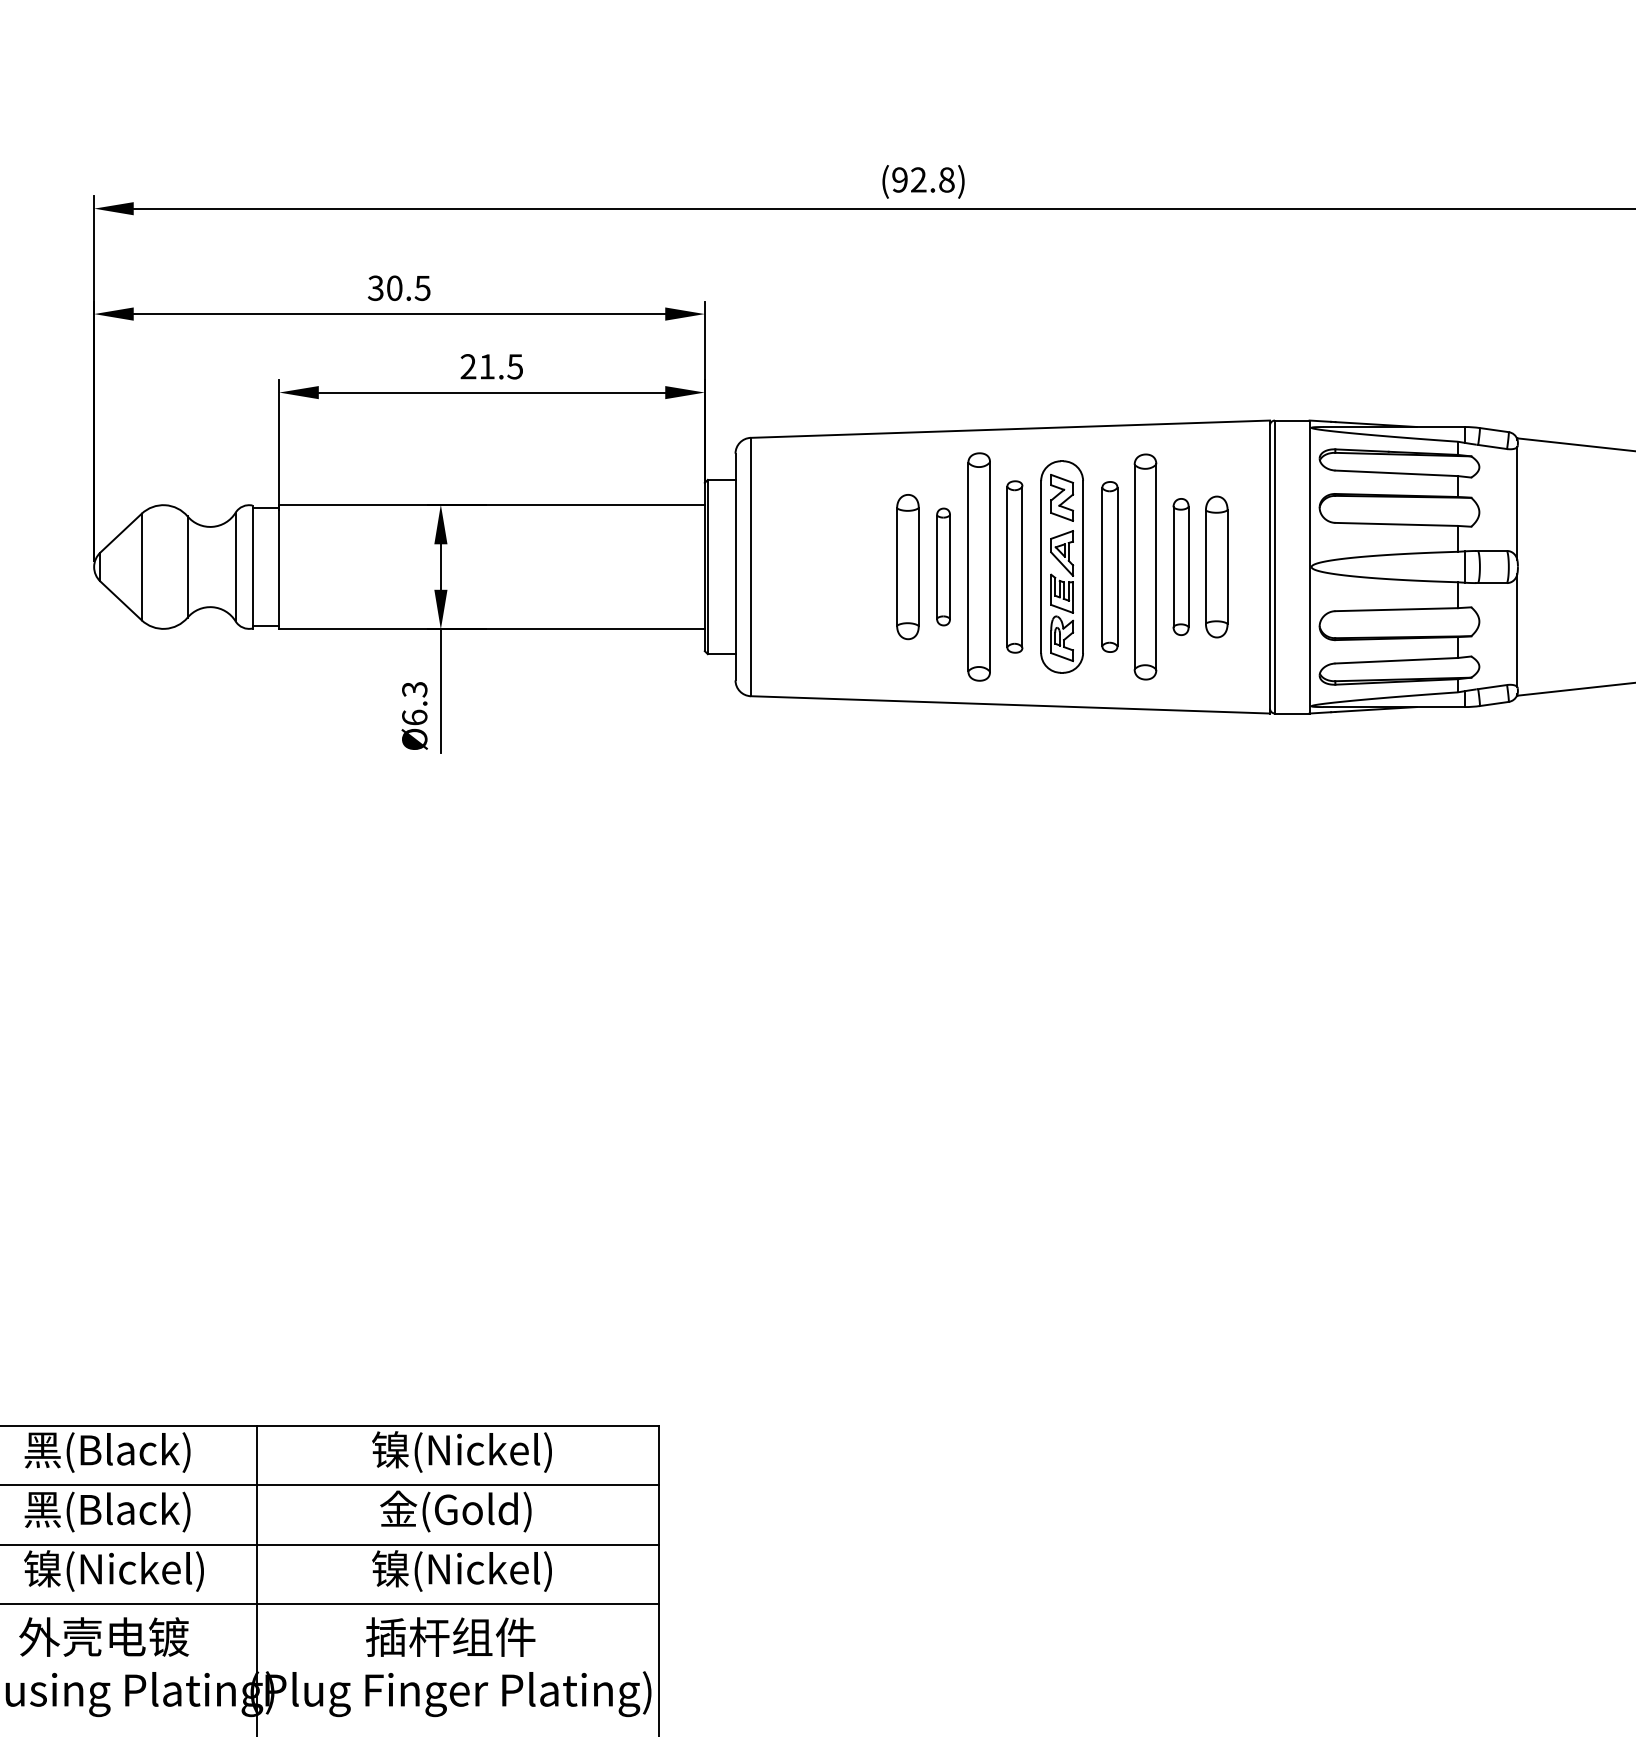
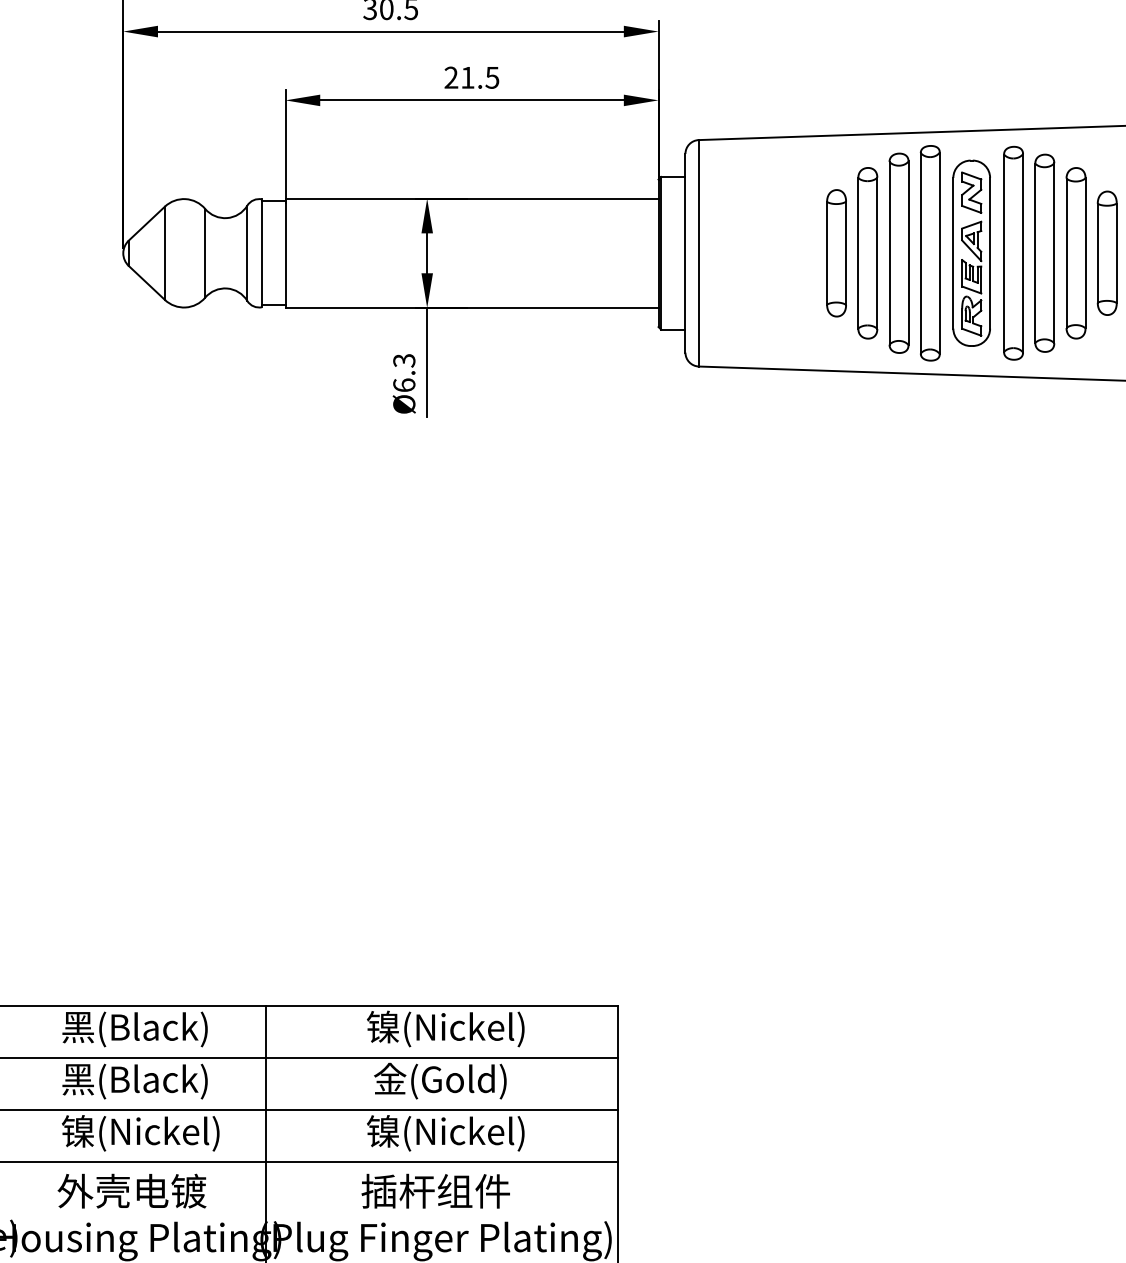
part: (943, 566) -> (867, 252), size x1.67
part: (1014, 566) -> (929, 252), size x1.43
part: (1109, 566) -> (1013, 252), size x1.43
part: (1180, 566) -> (1075, 252), size x1.43

